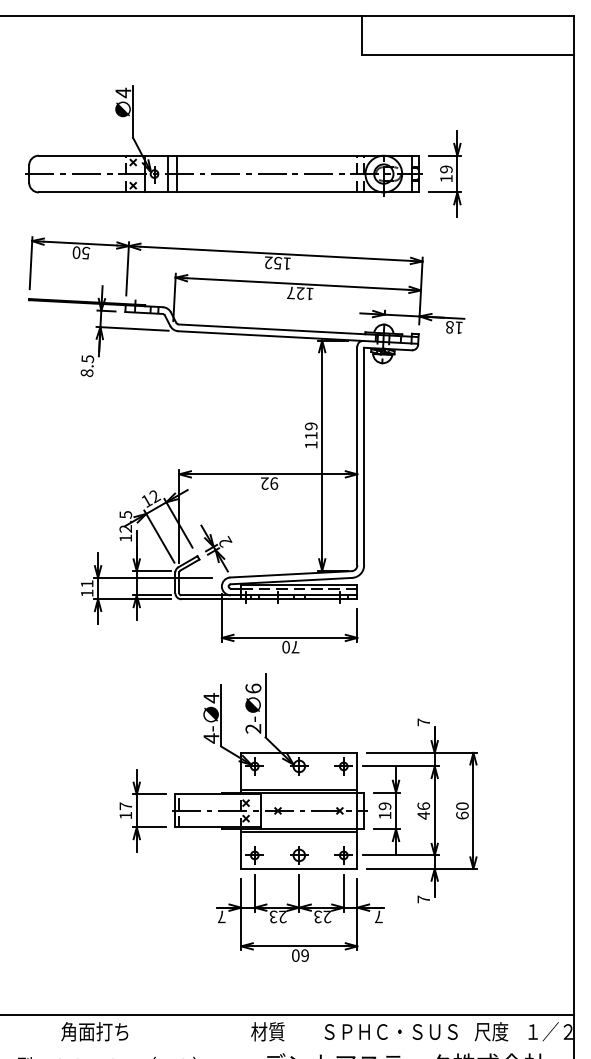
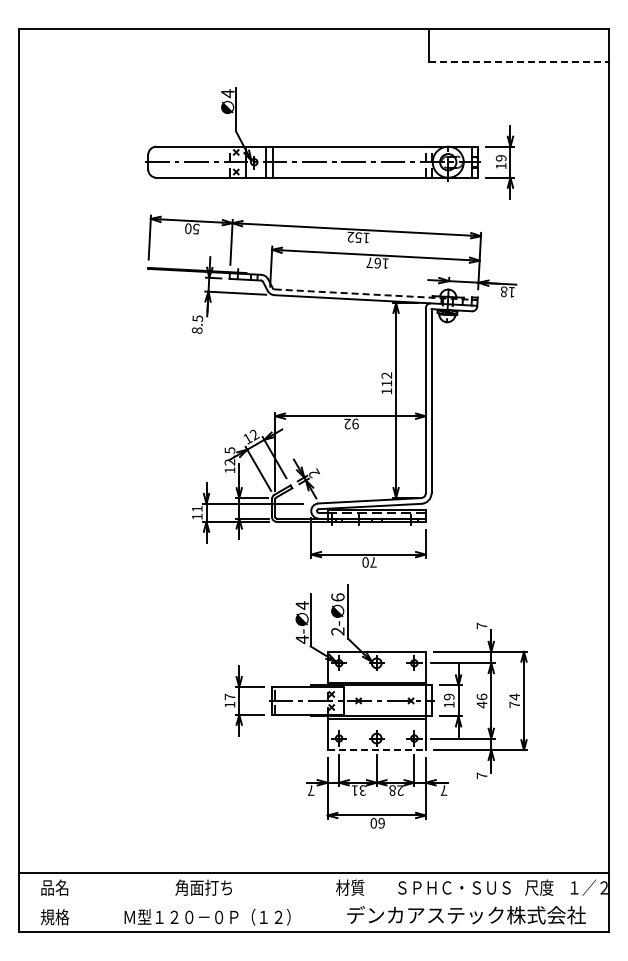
line: (468, 55) -> (519, 61), solid -> dashed
text: (300, 292) -> (377, 262), 127 -> 167
line: (295, 330) -> (373, 294), solid -> dashed
text: (312, 426) -> (387, 375), 119 -> 112
text: (462, 810) -> (514, 700), 60 -> 74
line: (300, 869) -> (377, 750), solid -> dashed
text: (277, 916) -> (358, 790), 23 -> 31
text: (317, 916) -> (392, 790), 23 -> 28

